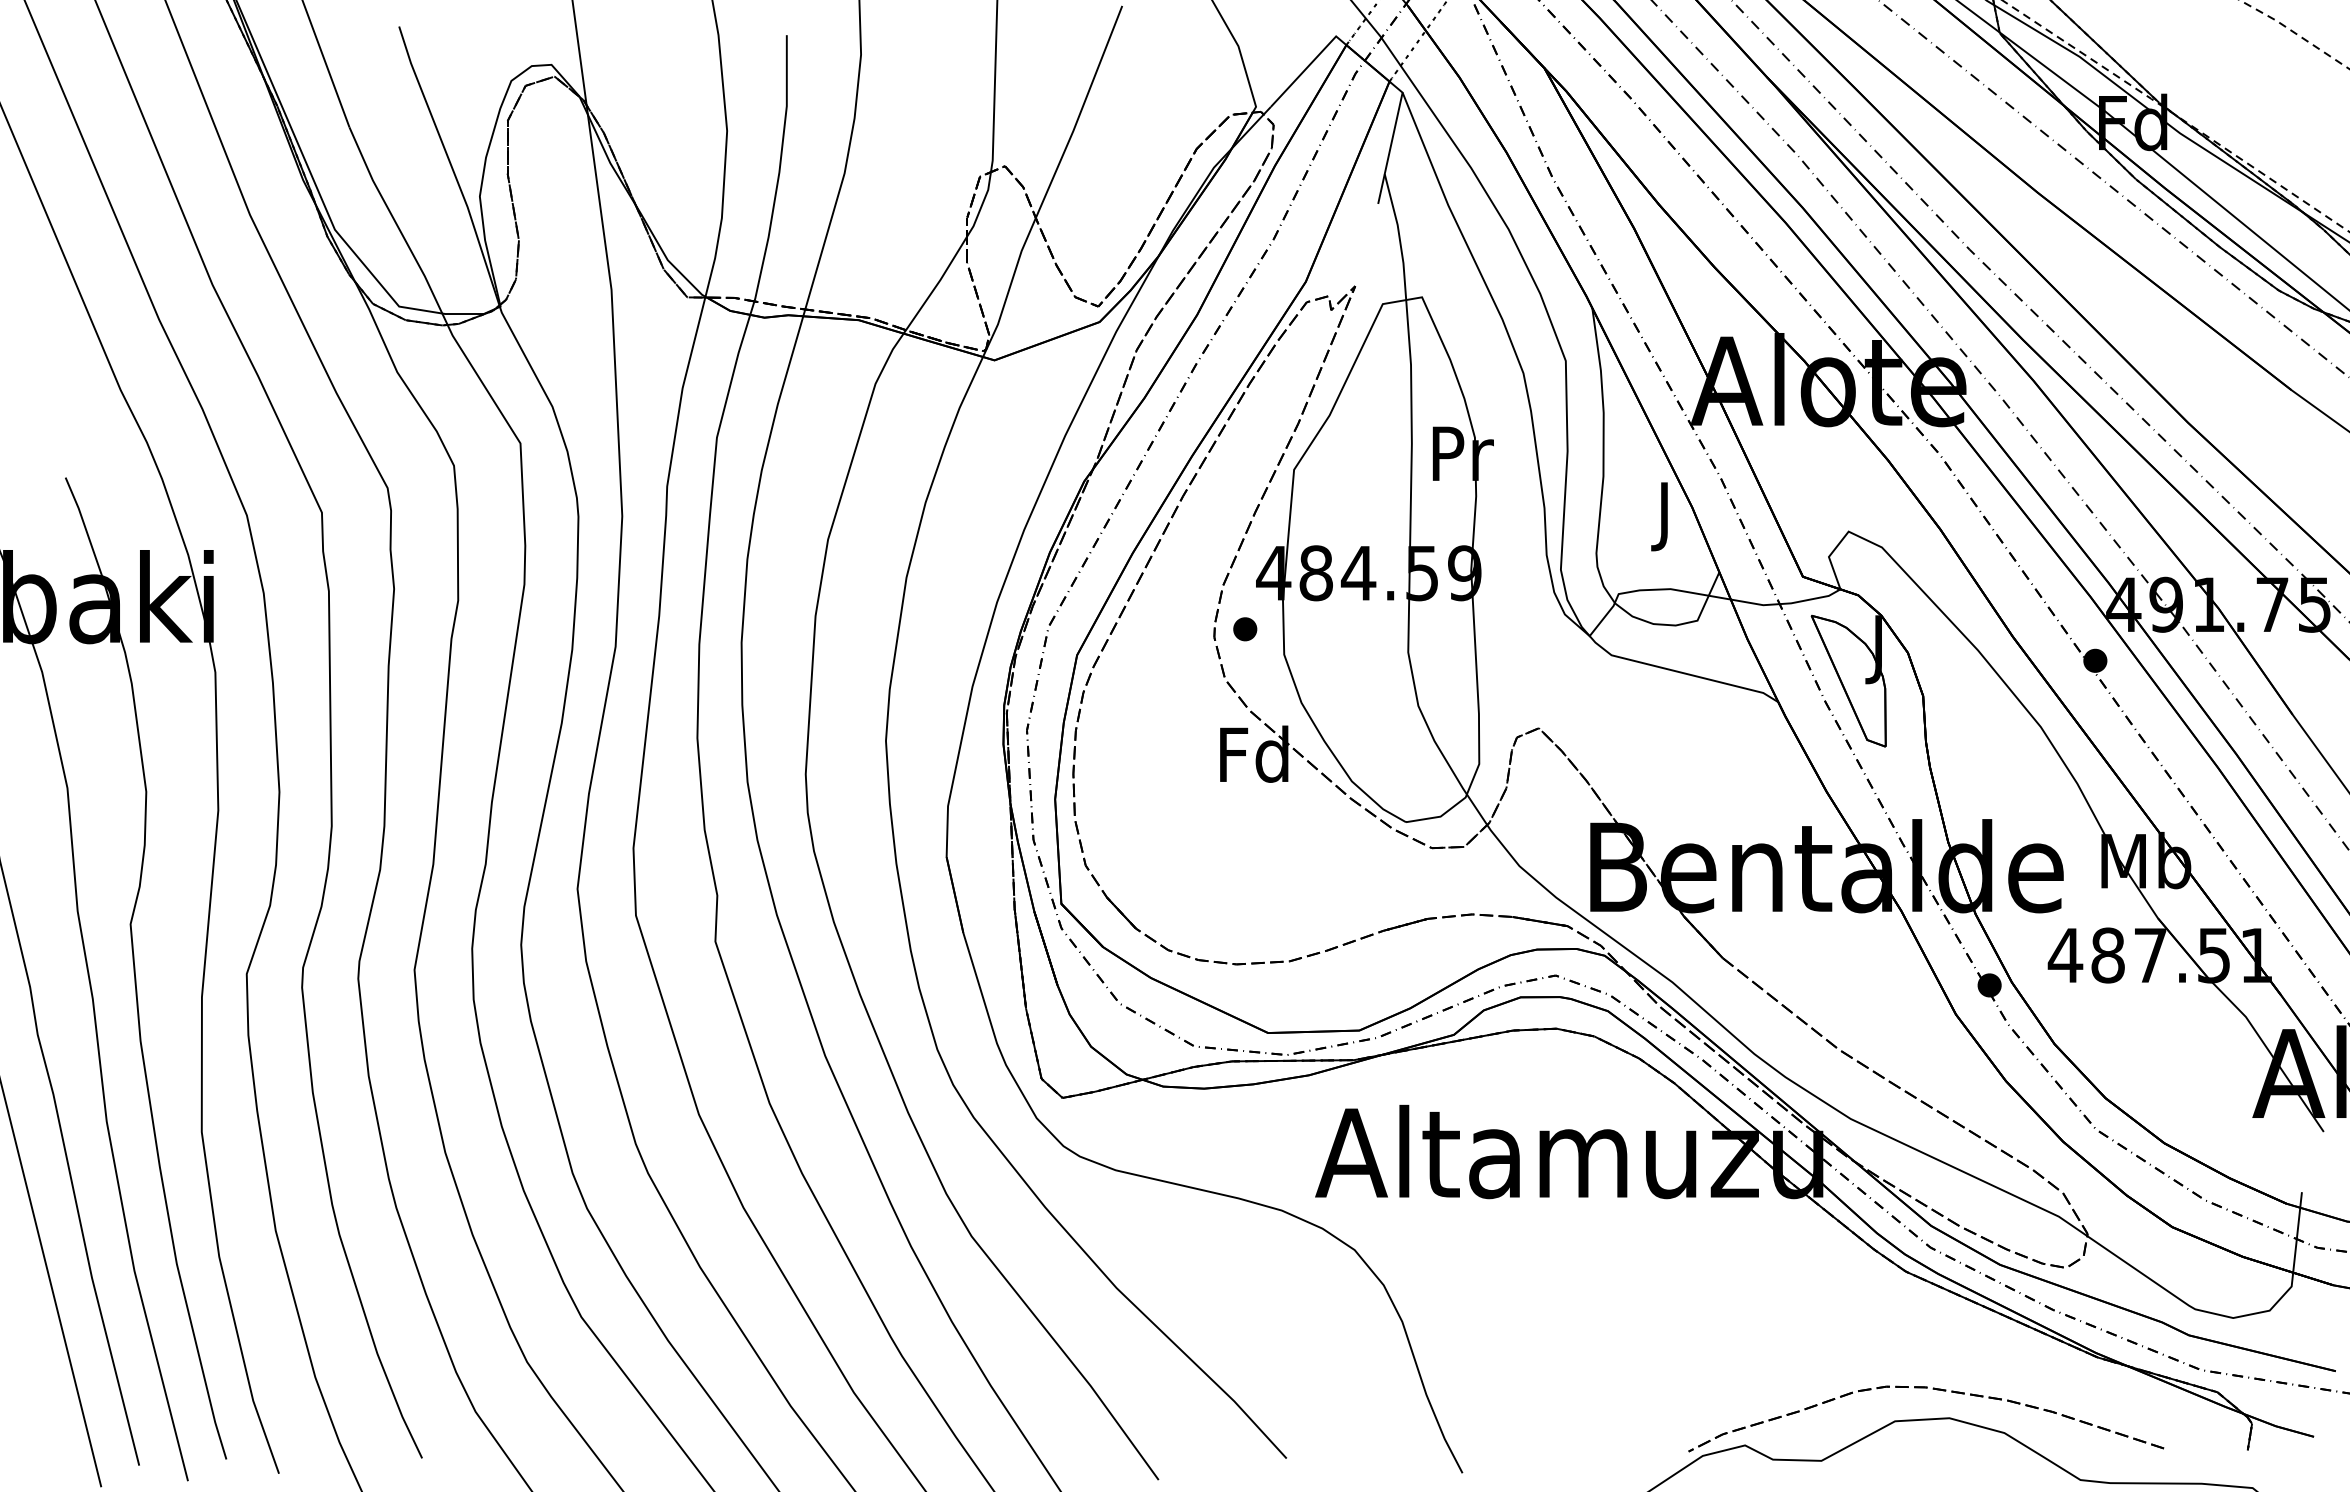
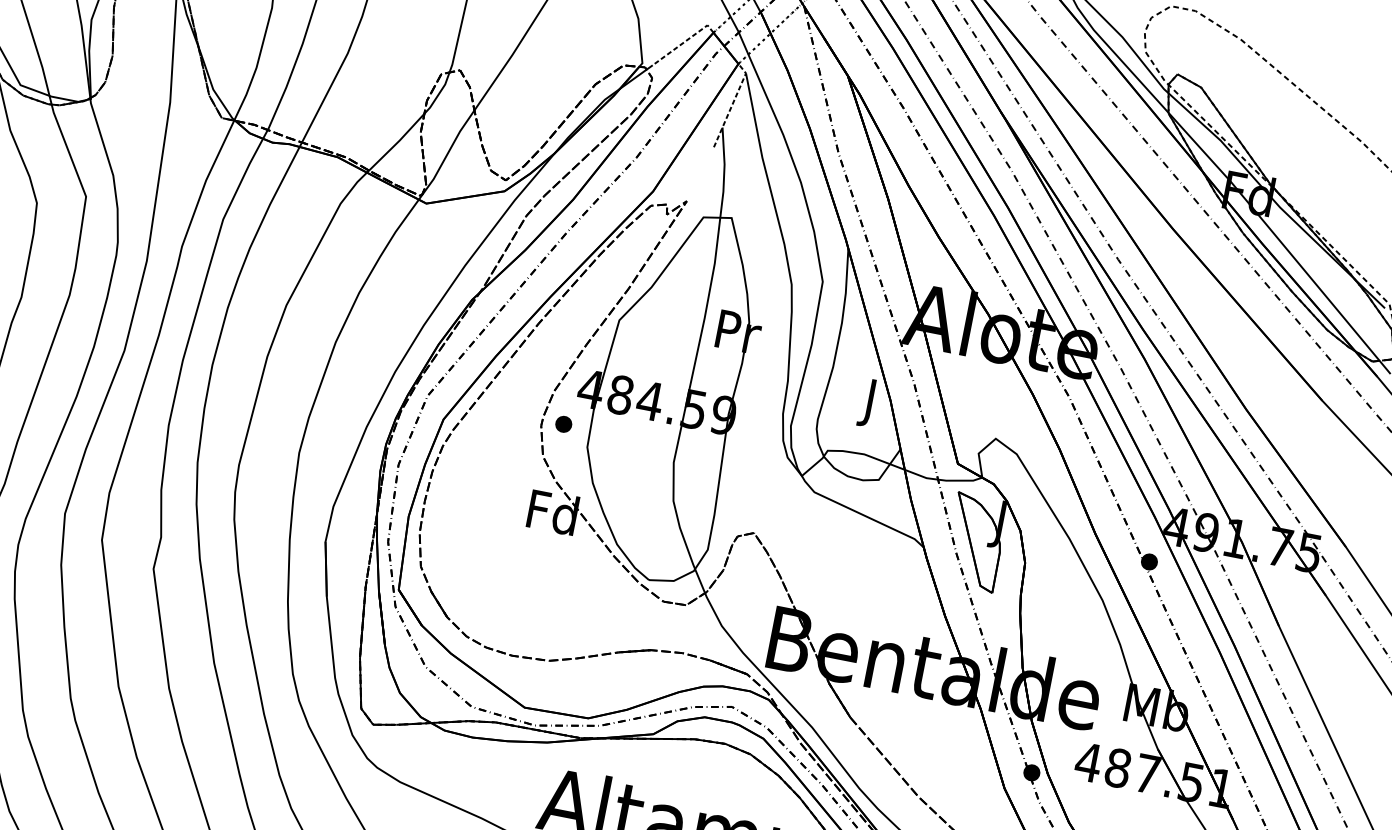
line: (1308, 66) -> (684, 42), solid -> dashed
line: (1392, 138) -> (732, 103), solid -> dashed

